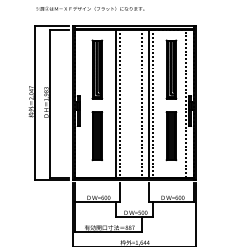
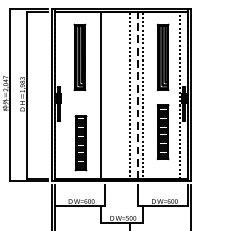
line: (119, 103) -> (104, 95), removed
line: (148, 103) -> (137, 95), solid -> dashed
part: (97, 136) -> (81, 143), moved

